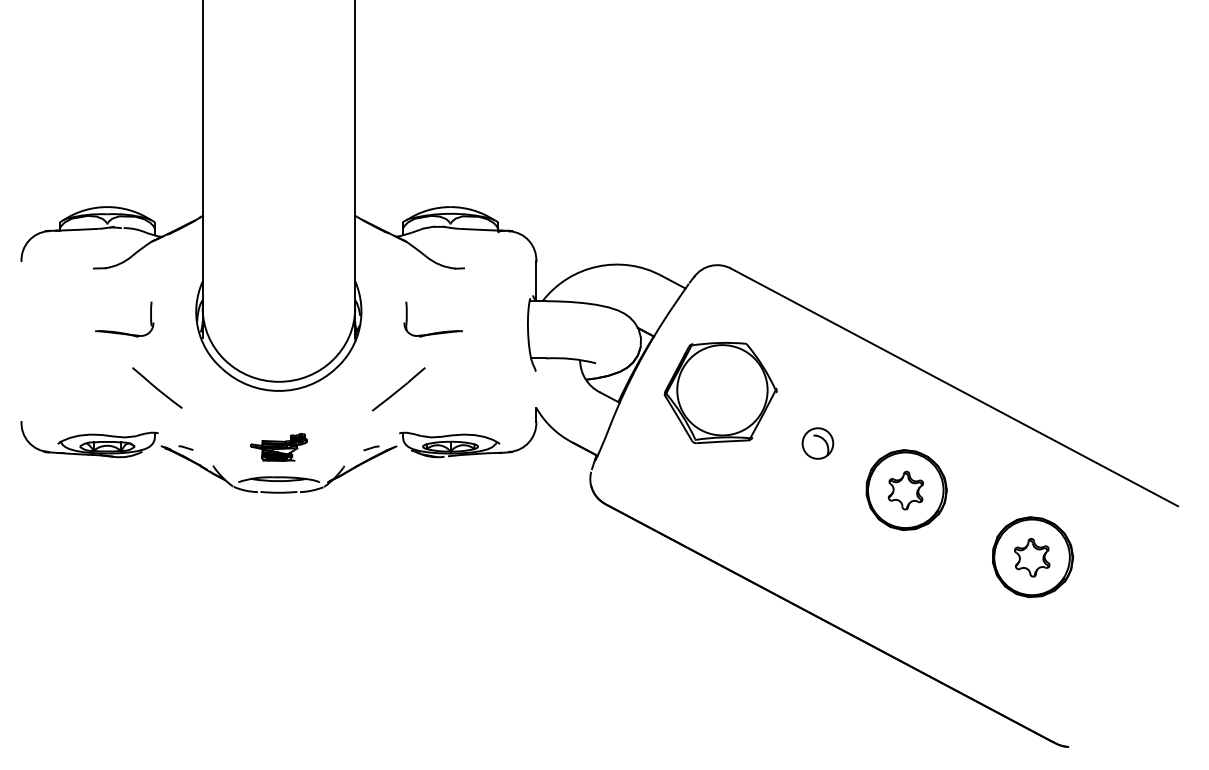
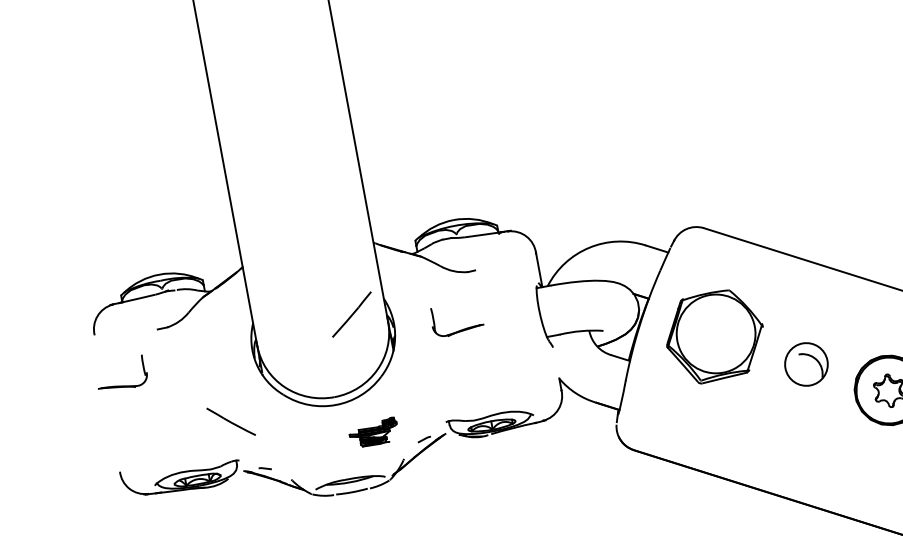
part: (119, 331) -> (119, 385), moved
line: (398, 389) -> (351, 314), moved
part: (817, 443) -> (806, 364), size x1.6
part: (278, 447) -> (373, 433), moved

